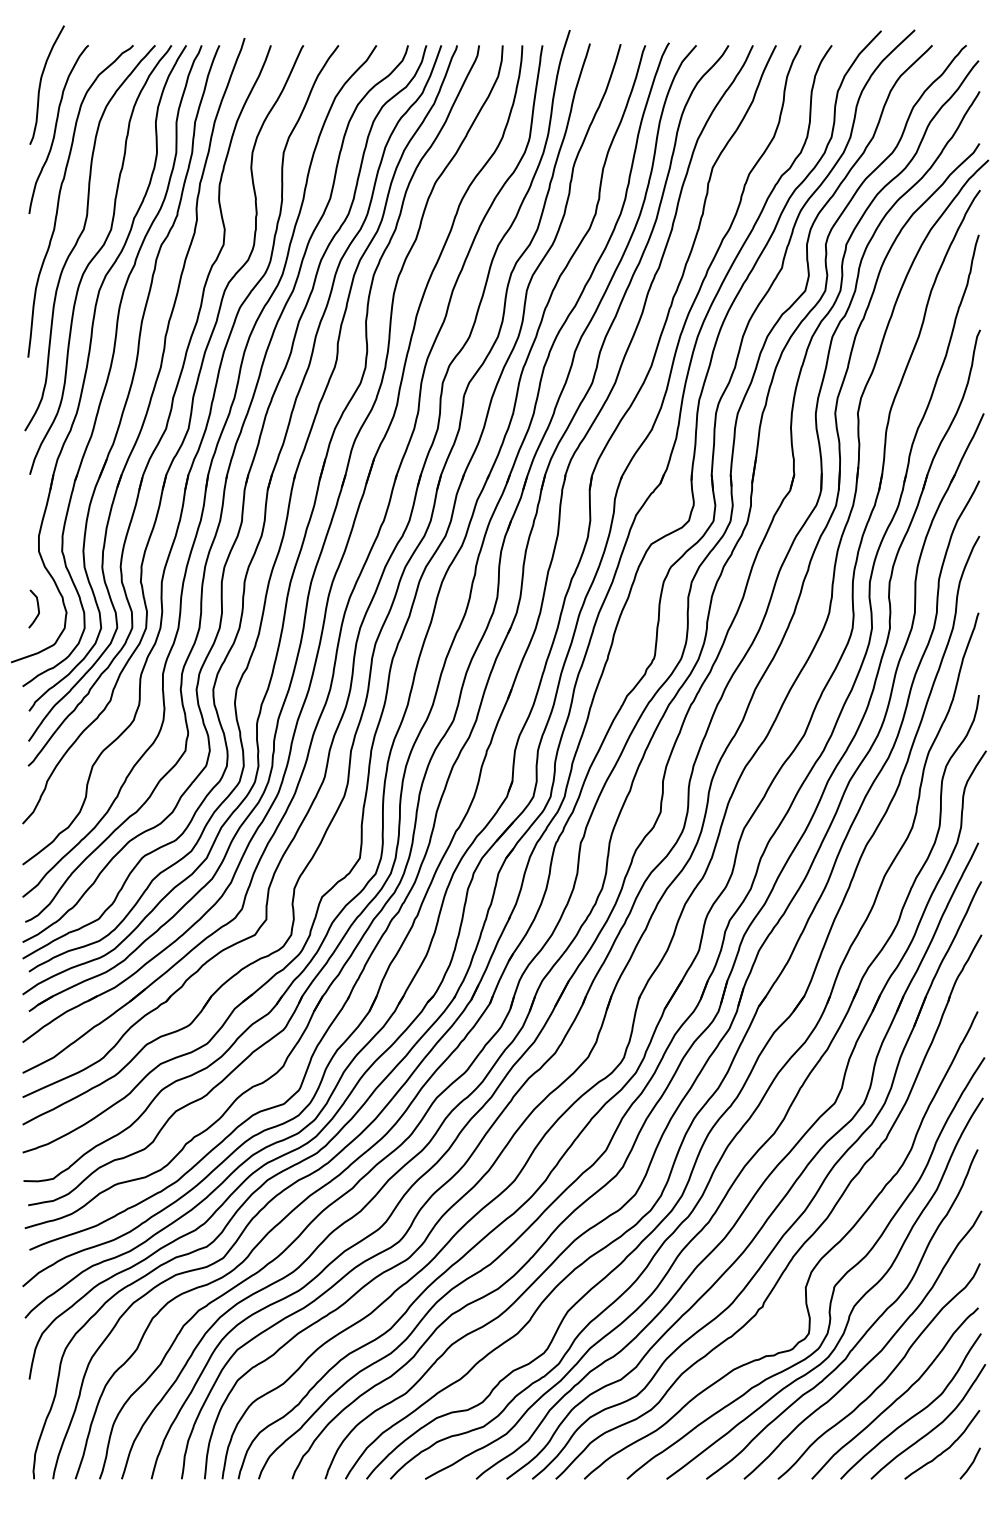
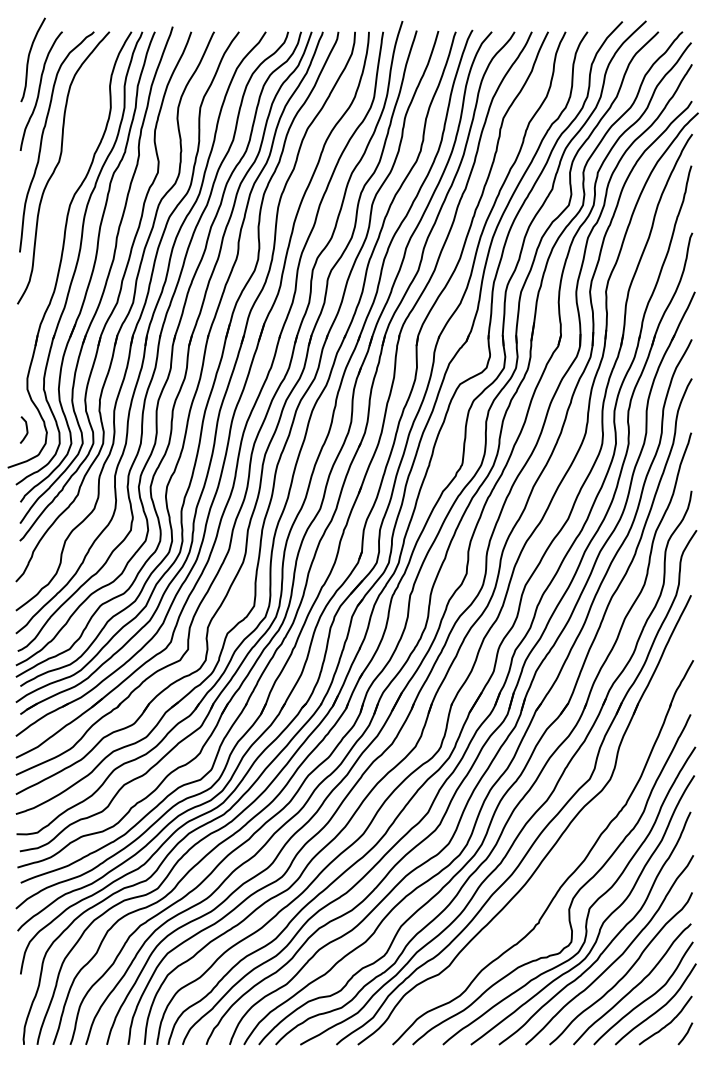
curve: (95, 257) -> (67, 181), removed
part: (797, 1217) -> (563, 859), removed

